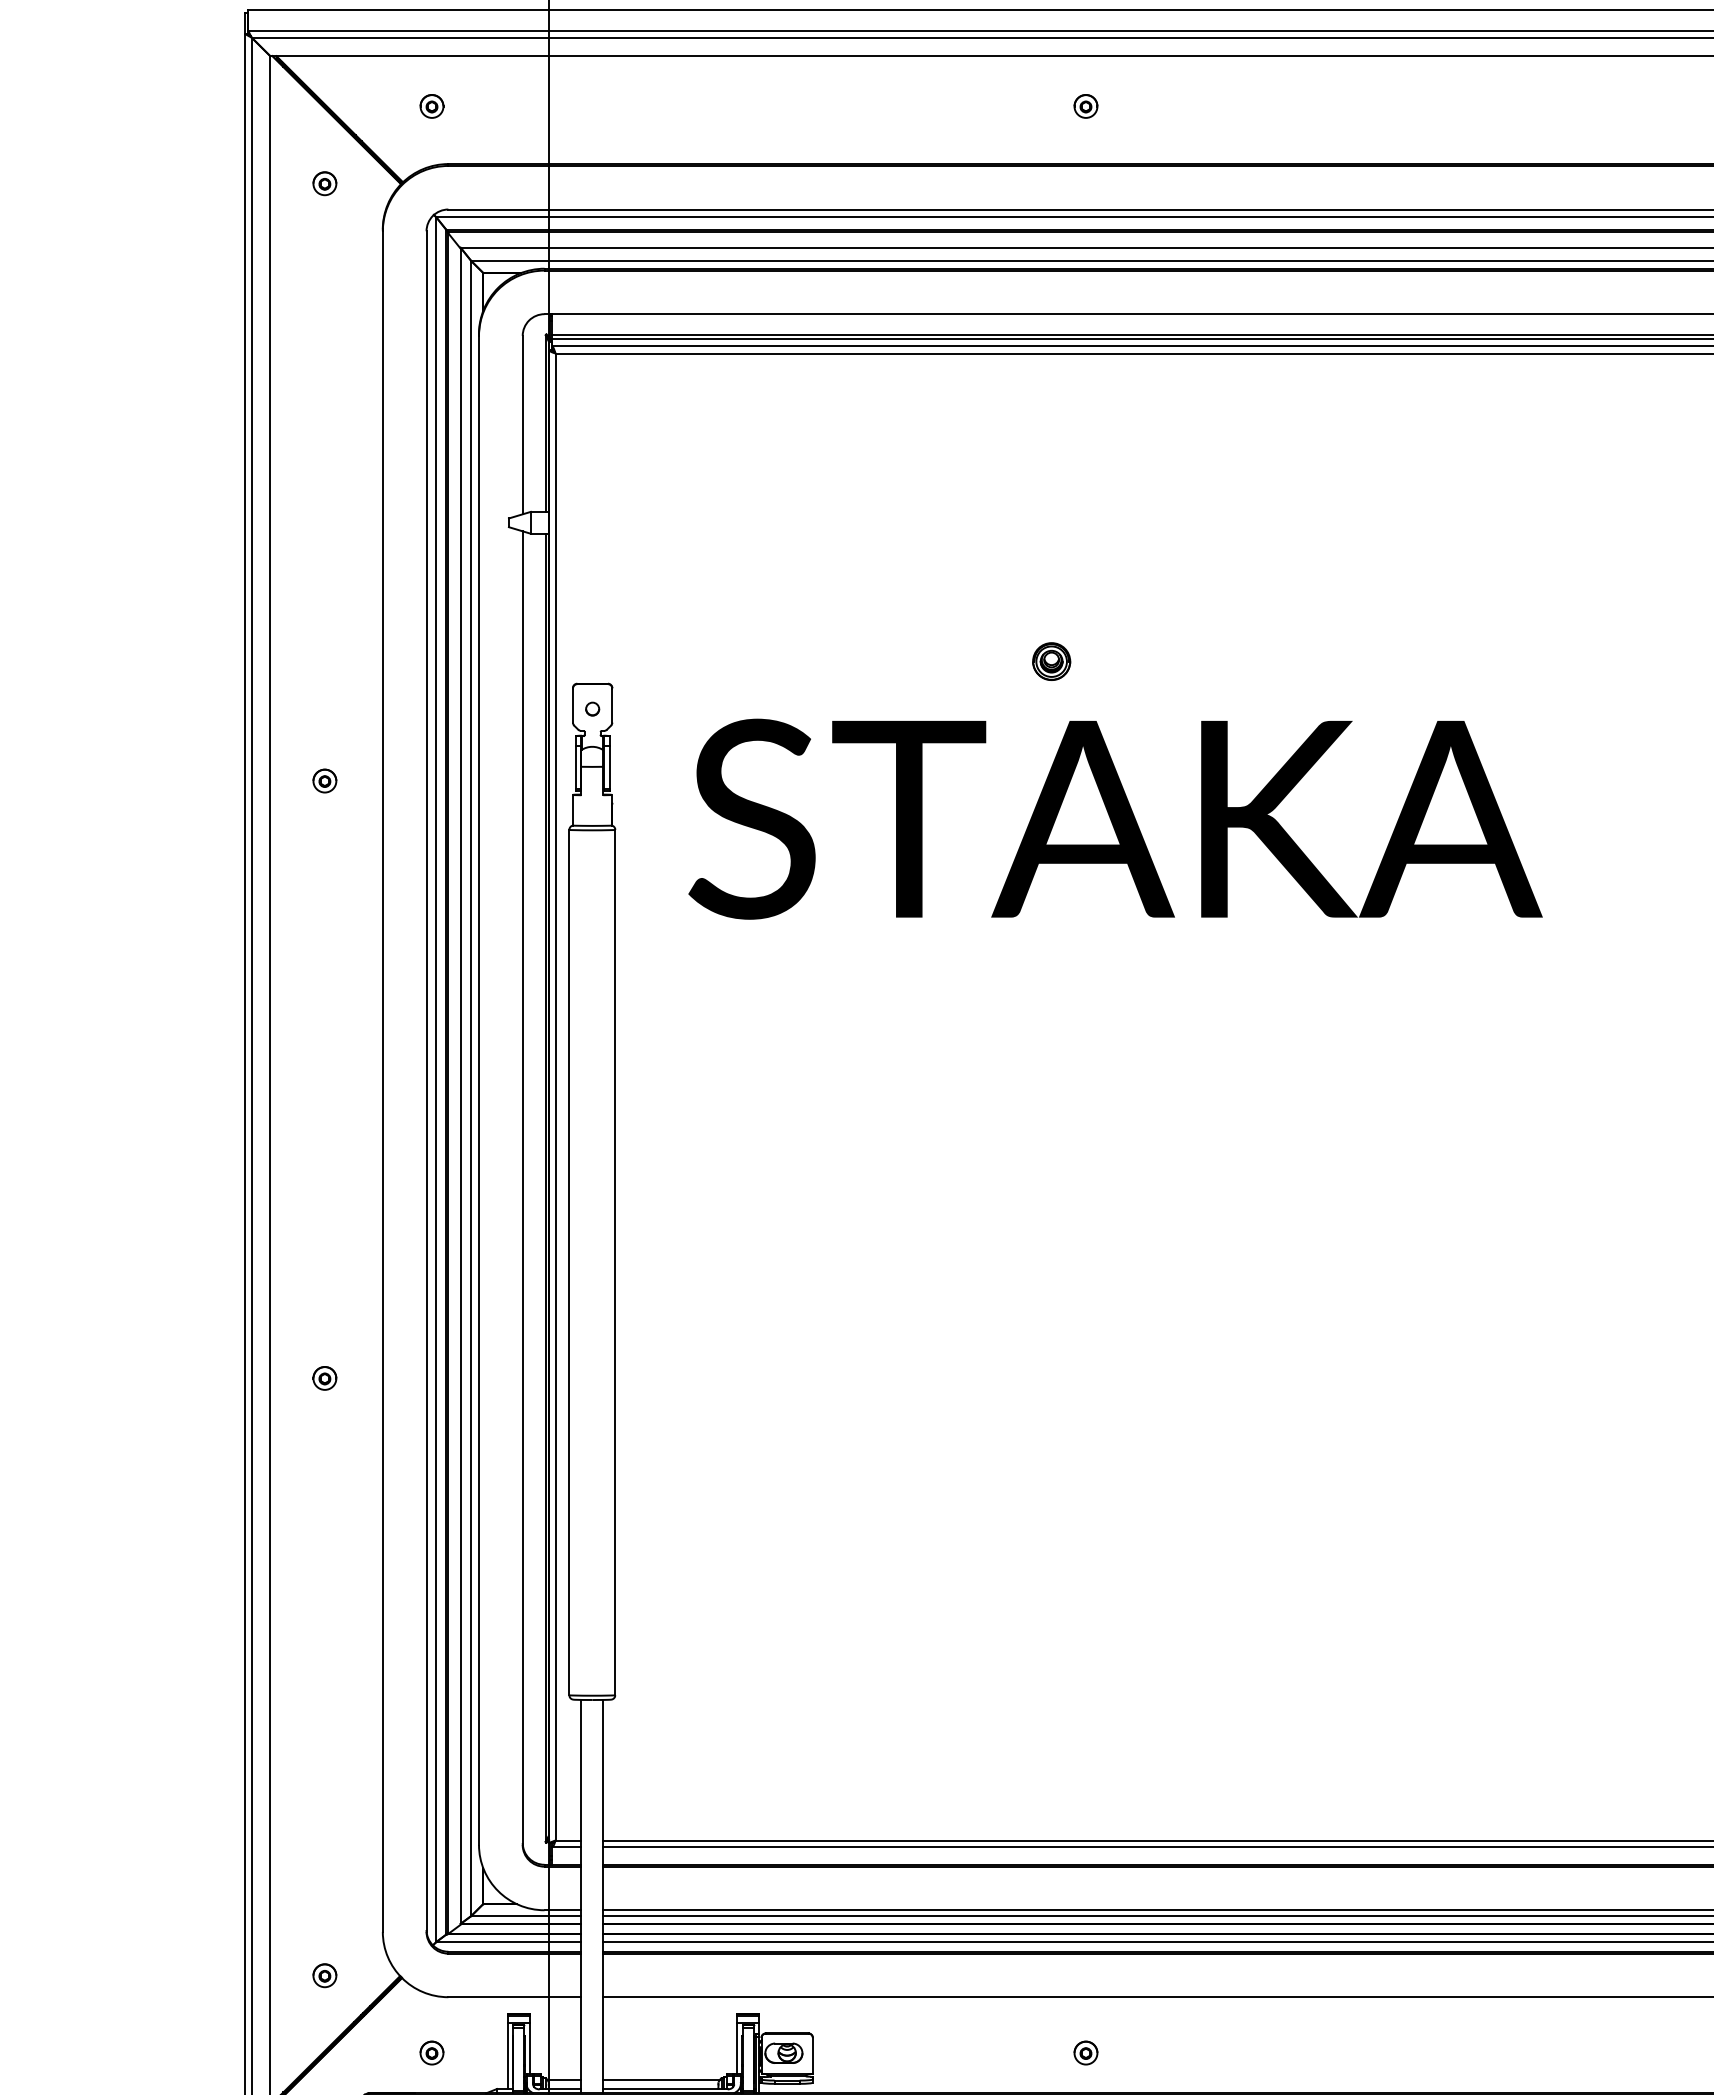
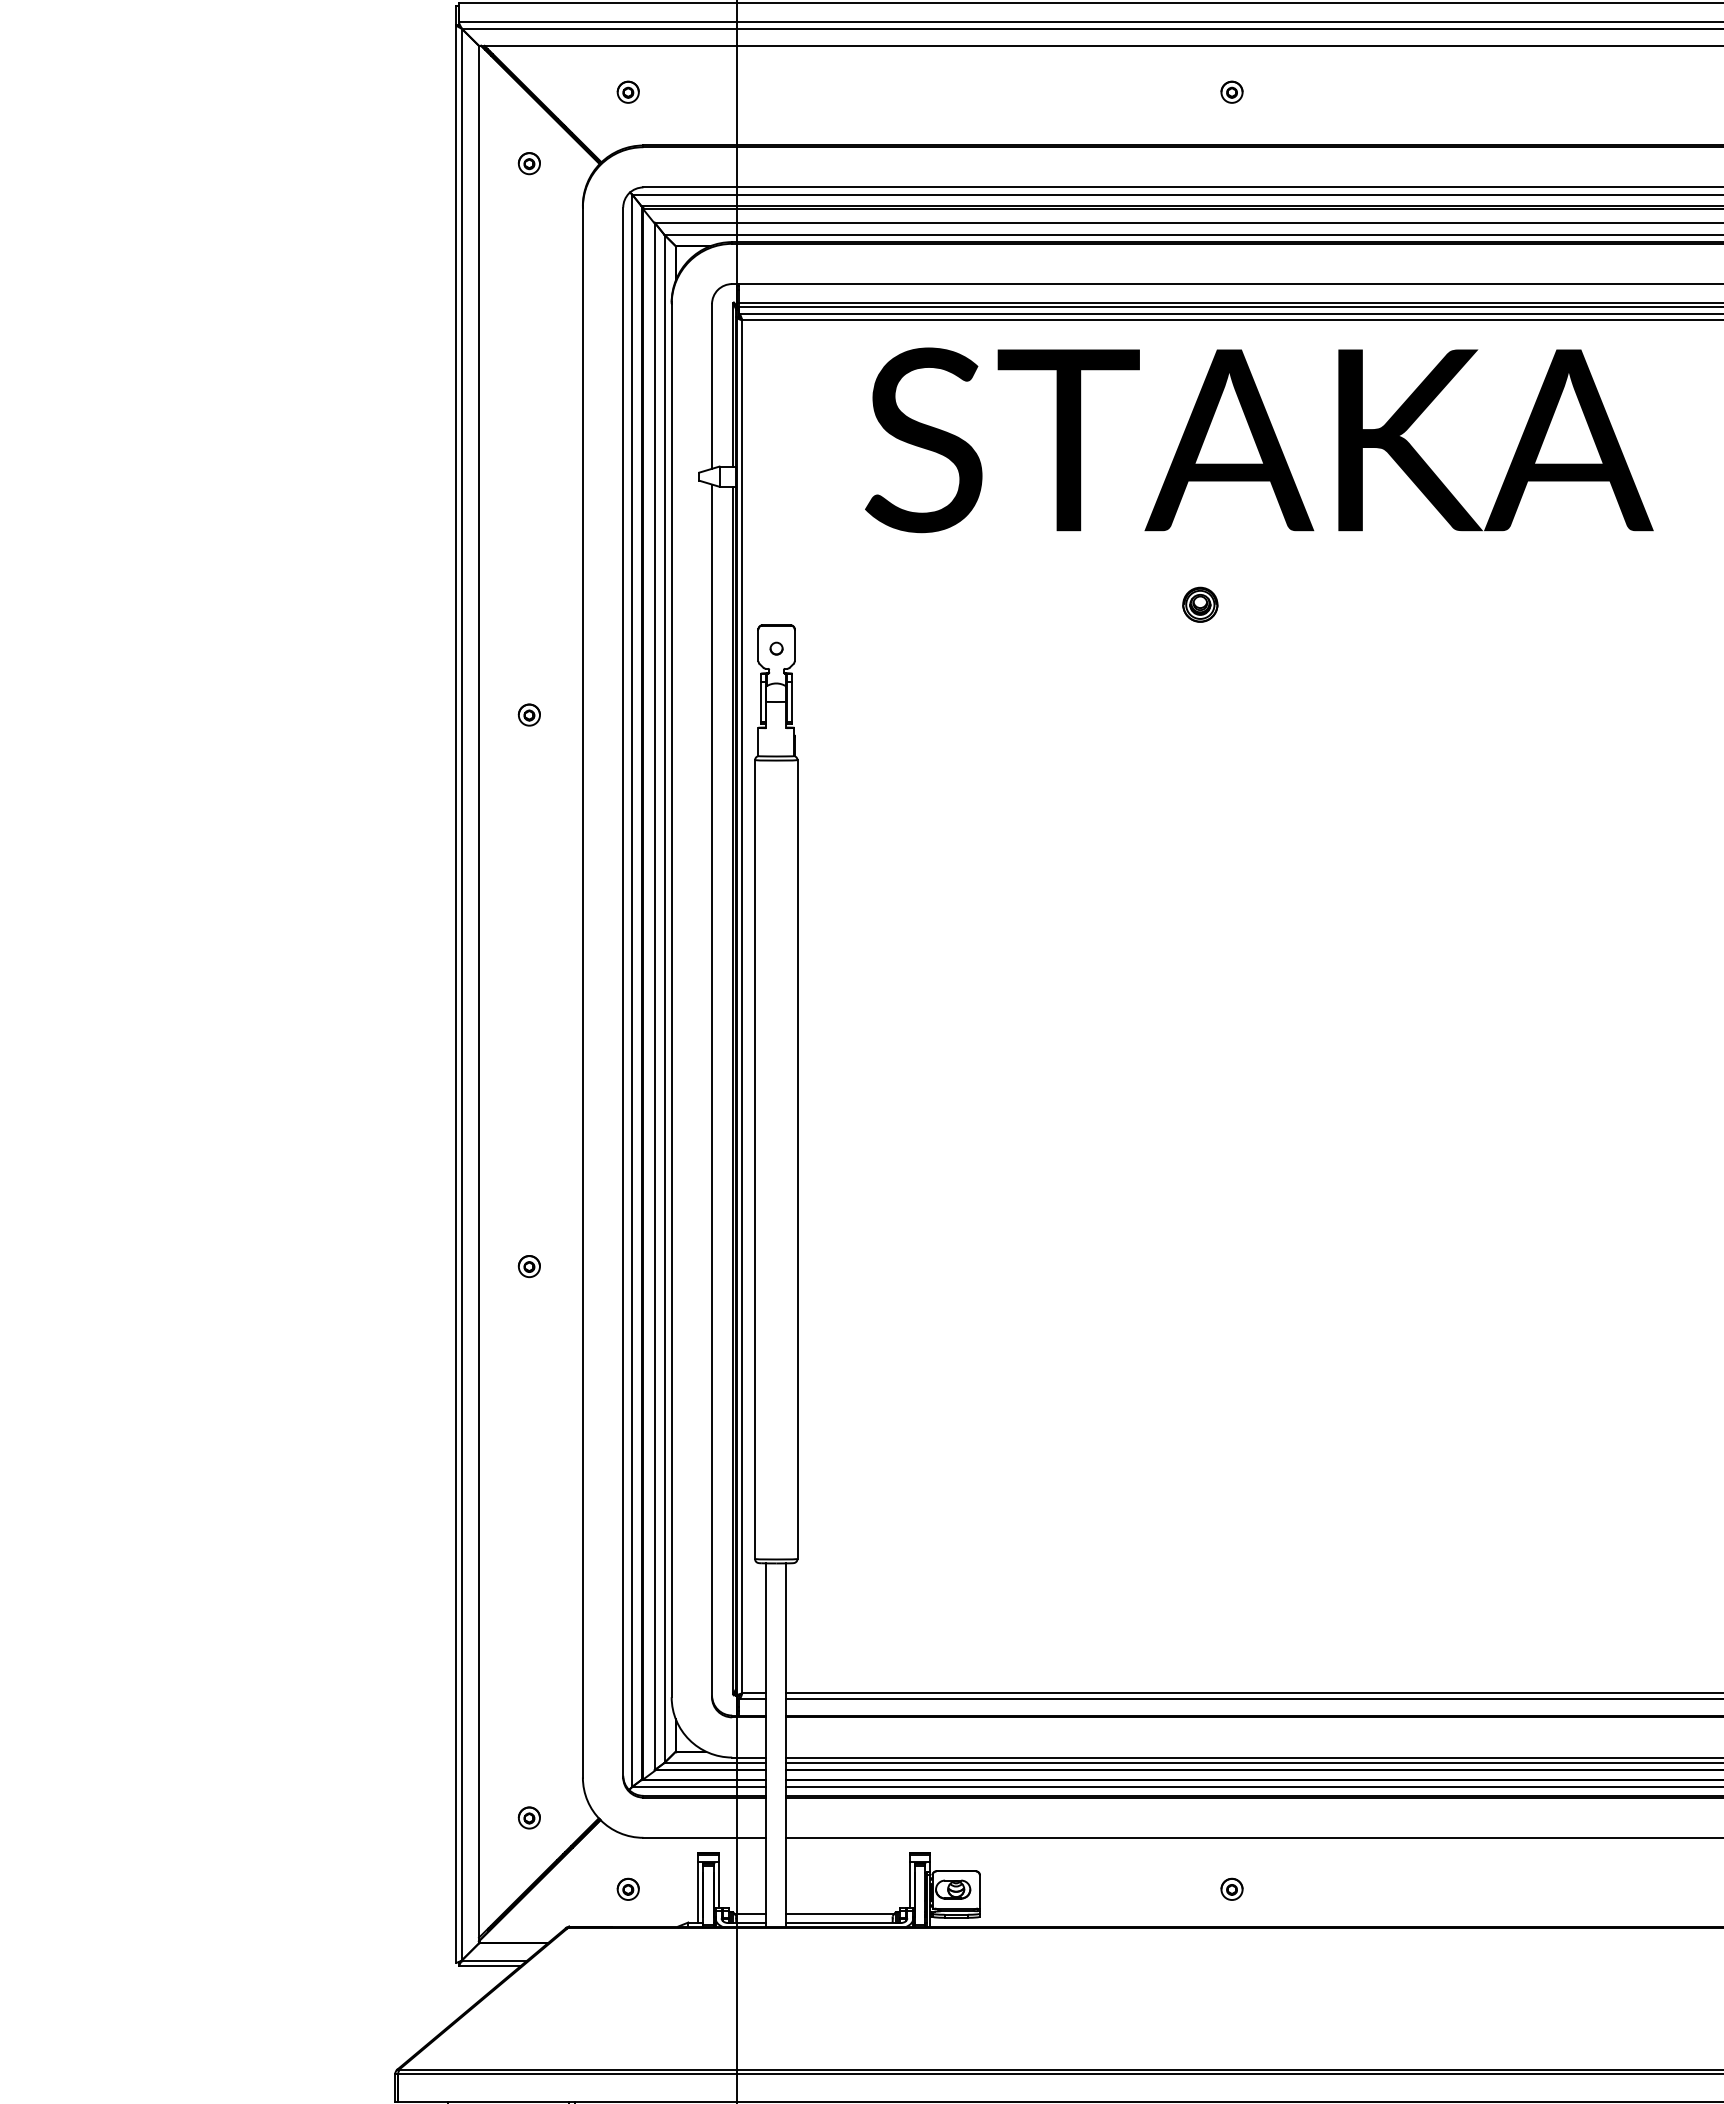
text: (1115, 819) -> (1259, 440), moved

